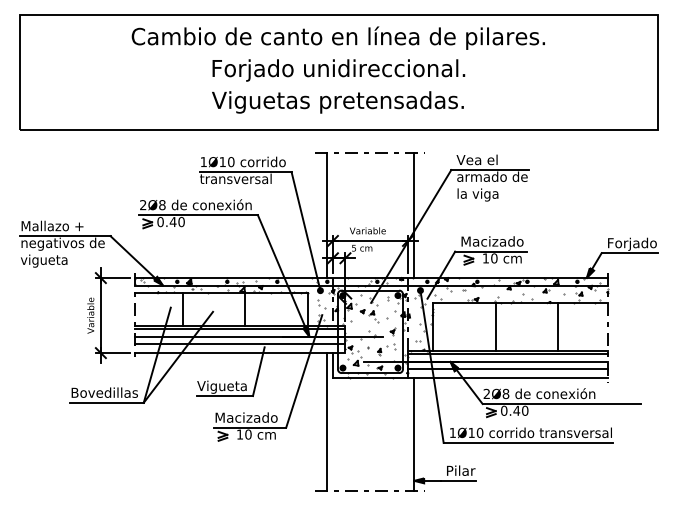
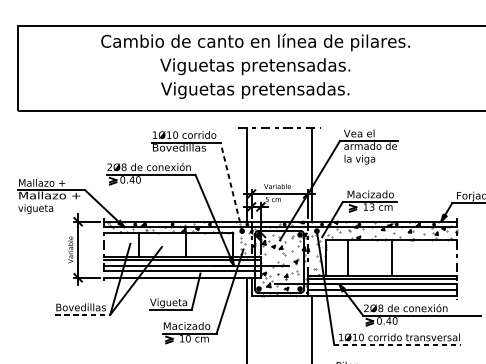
text: (334, 70) -> (252, 66), Forjado unidireccional. -> Viguetas pretensadas.
text: (236, 178) -> (179, 147), transversal -> Bovedillas
line: (305, 230) -> (231, 186), solid -> dashed
text: (62, 243) -> (49, 195), negativos de -> Mallazo +
text: (494, 258) -> (372, 207), 10 -> 13
line: (495, 326) -> (347, 257), moved
line: (558, 326) -> (392, 257), moved
line: (107, 402) -> (83, 314), solid -> dashed
line: (528, 442) -> (397, 344), solid -> dashed

